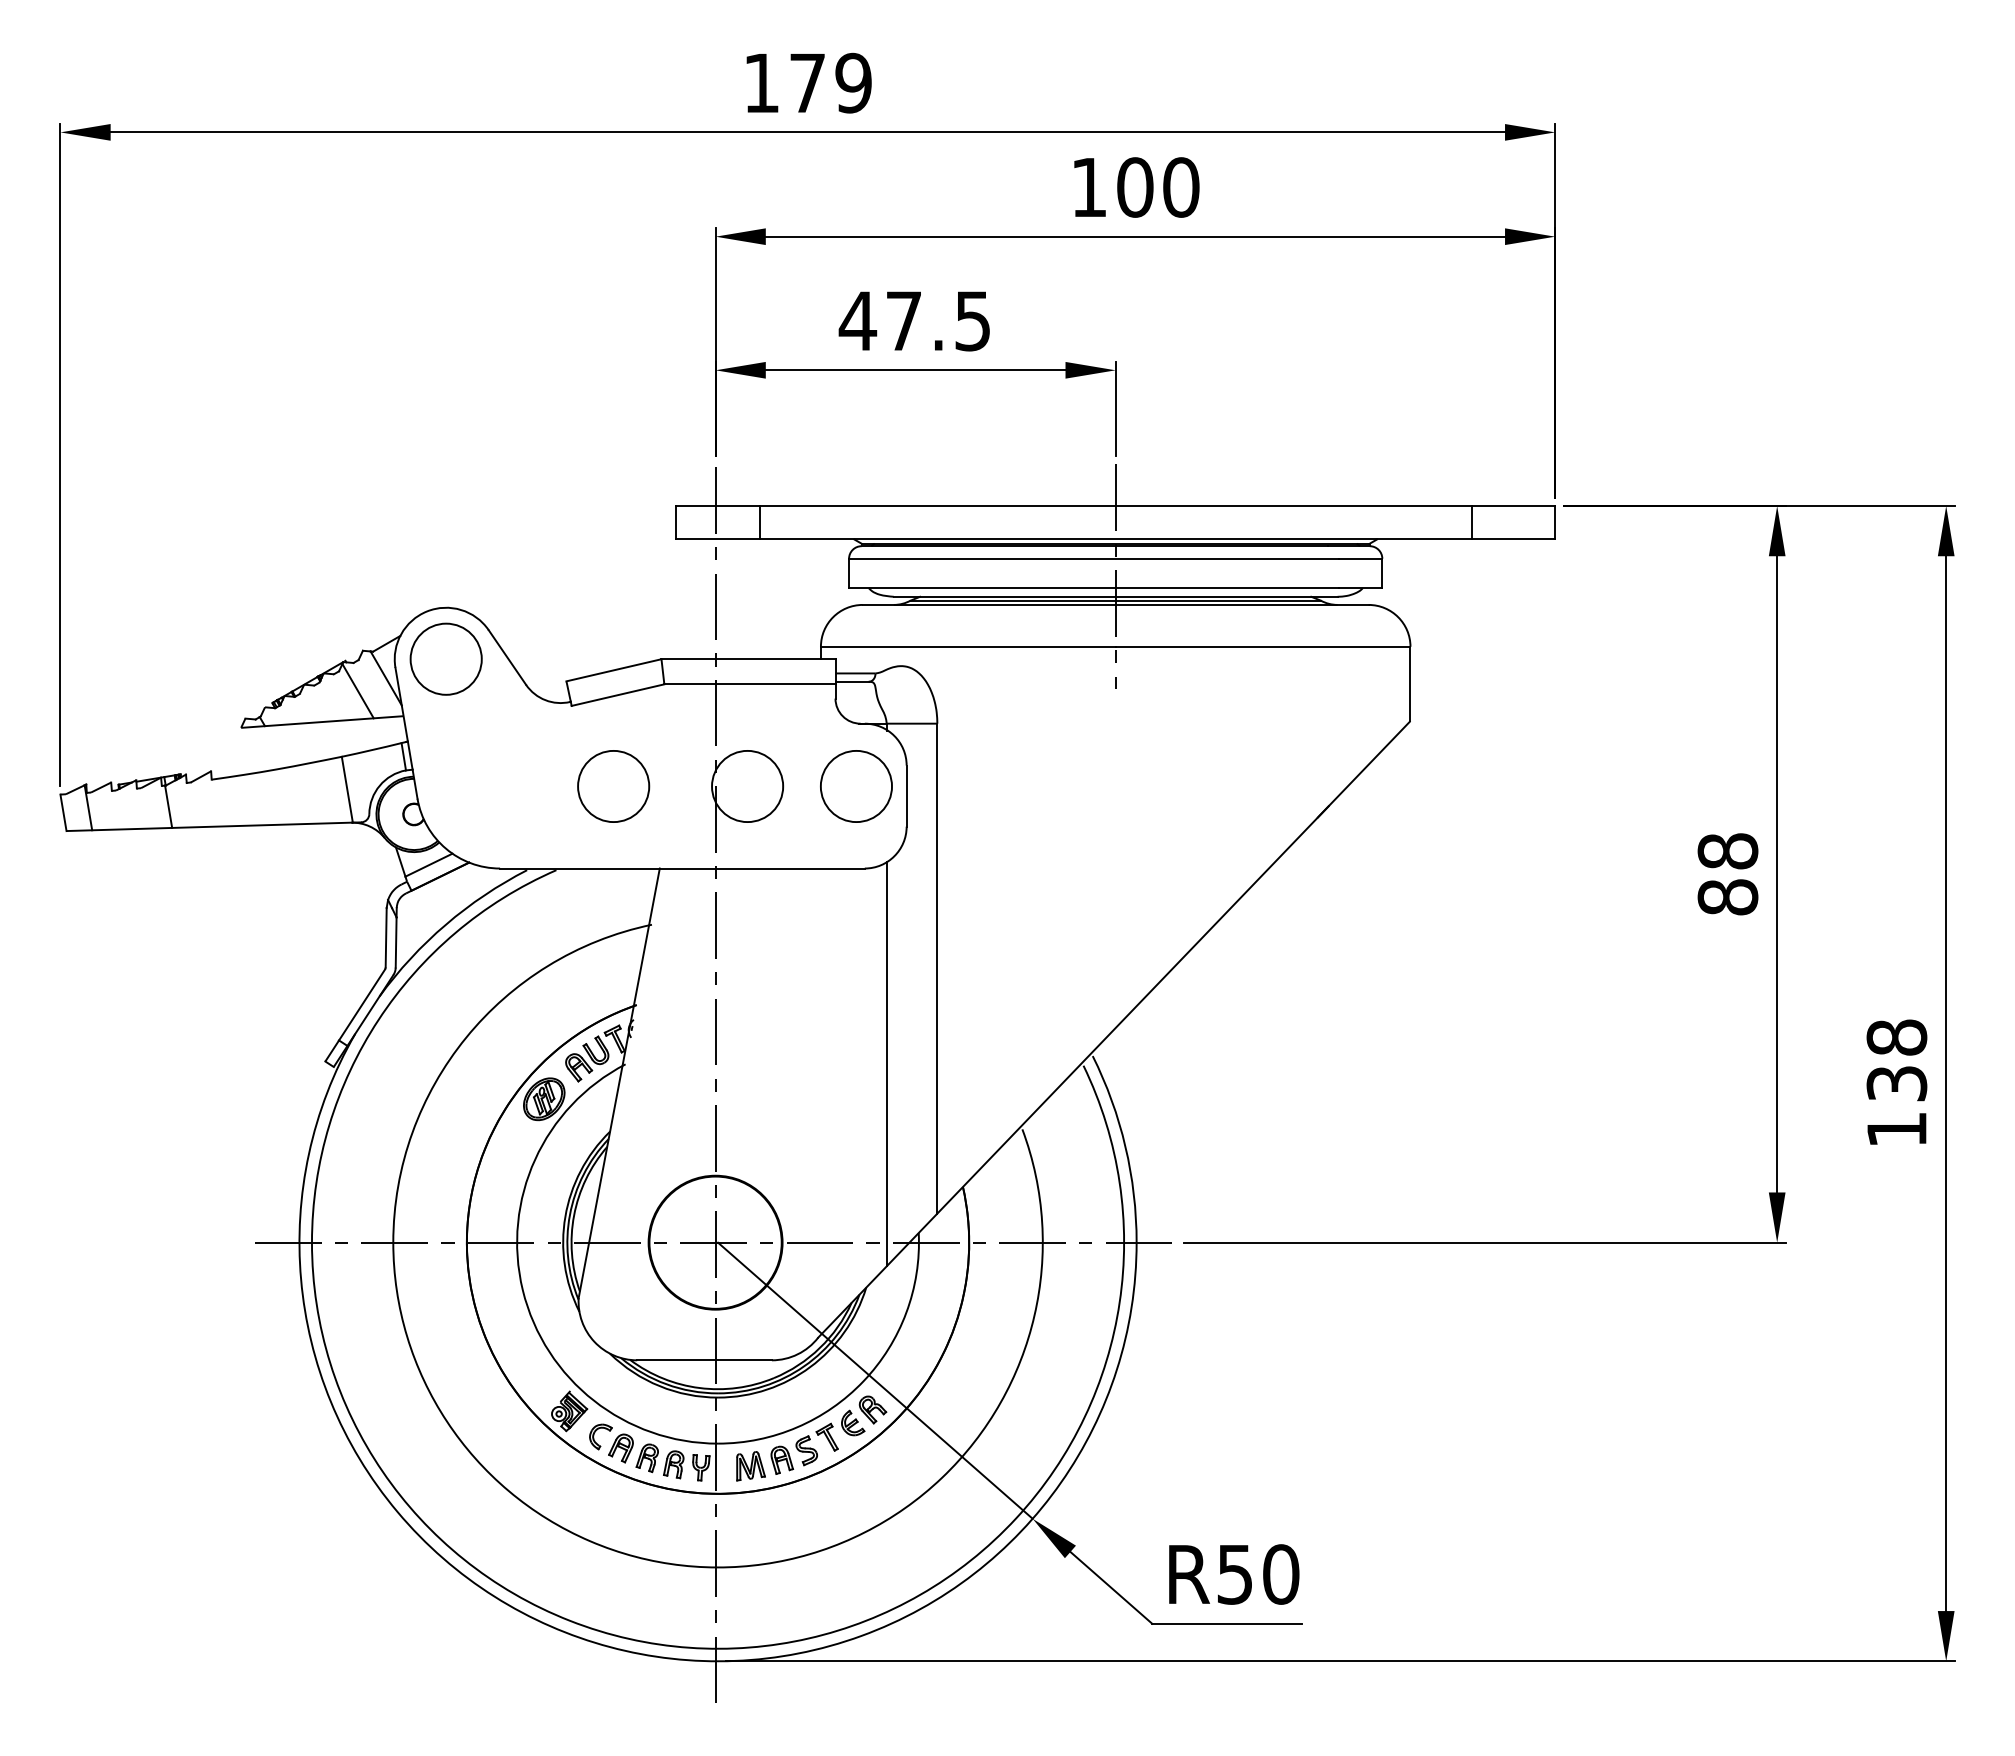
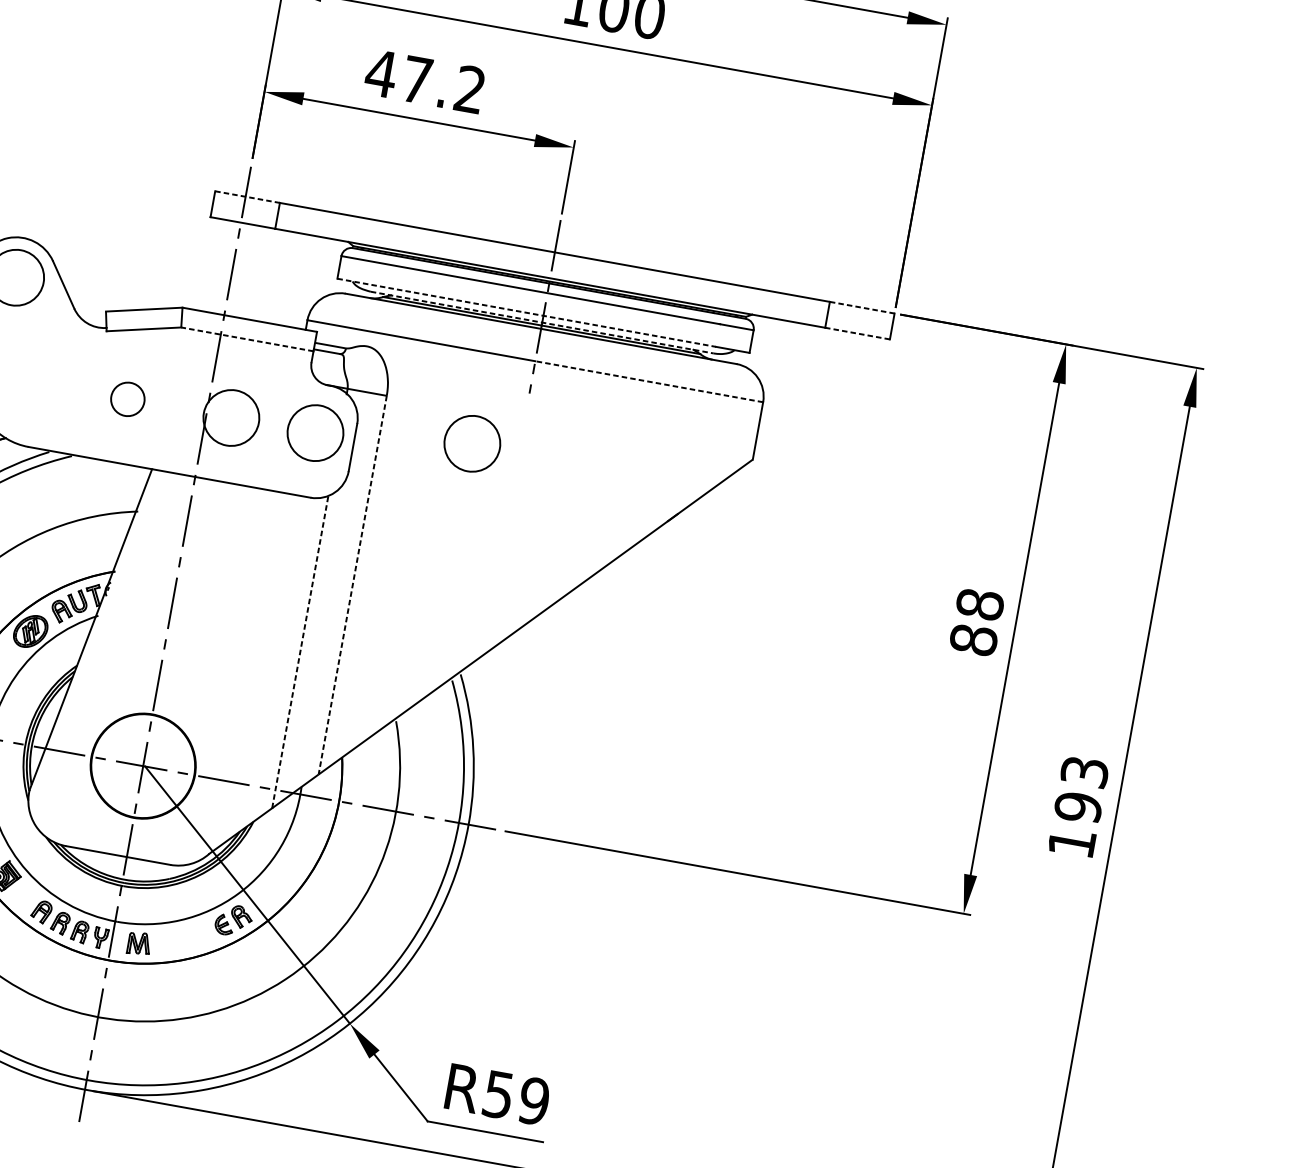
text: (972, 320) -> (470, 89), 47.5 -> 47.2
line: (718, 506) -> (247, 197), solid -> dashed
line: (1513, 506) -> (862, 308), solid -> dashed
line: (1513, 539) -> (857, 333), solid -> dashed
line: (1093, 588) -> (526, 313), solid -> dashed
line: (1115, 596) -> (542, 322), solid -> dashed
line: (1262, 646) -> (648, 381), solid -> dashed
line: (749, 684) -> (247, 339), solid -> dashed
circle: (1055, 764) -> (472, 443), added
circle: (613, 786) -> (127, 399), size x0.6
line: (937, 968) -> (352, 585), solid -> dashed
text: (1896, 1060) -> (1081, 789), 138 -> 193
line: (886, 1063) -> (300, 651), solid -> dashed
part: (594, 1435) -> (22, 898), removed
part: (804, 1448) -> (183, 937), removed
text: (1280, 1574) -> (533, 1101), R50 -> R59

